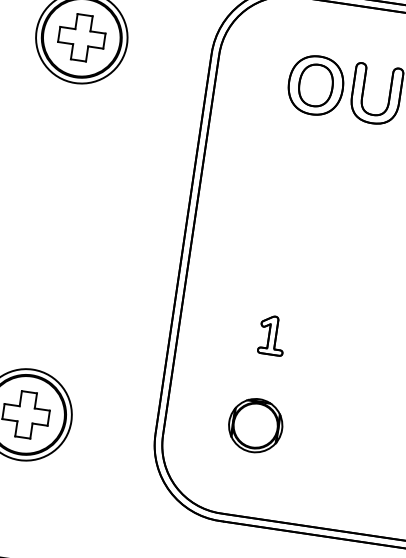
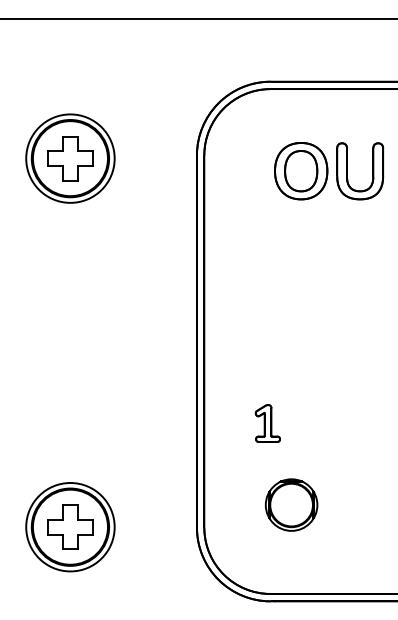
part: (272, 335) -> (267, 423), moved

